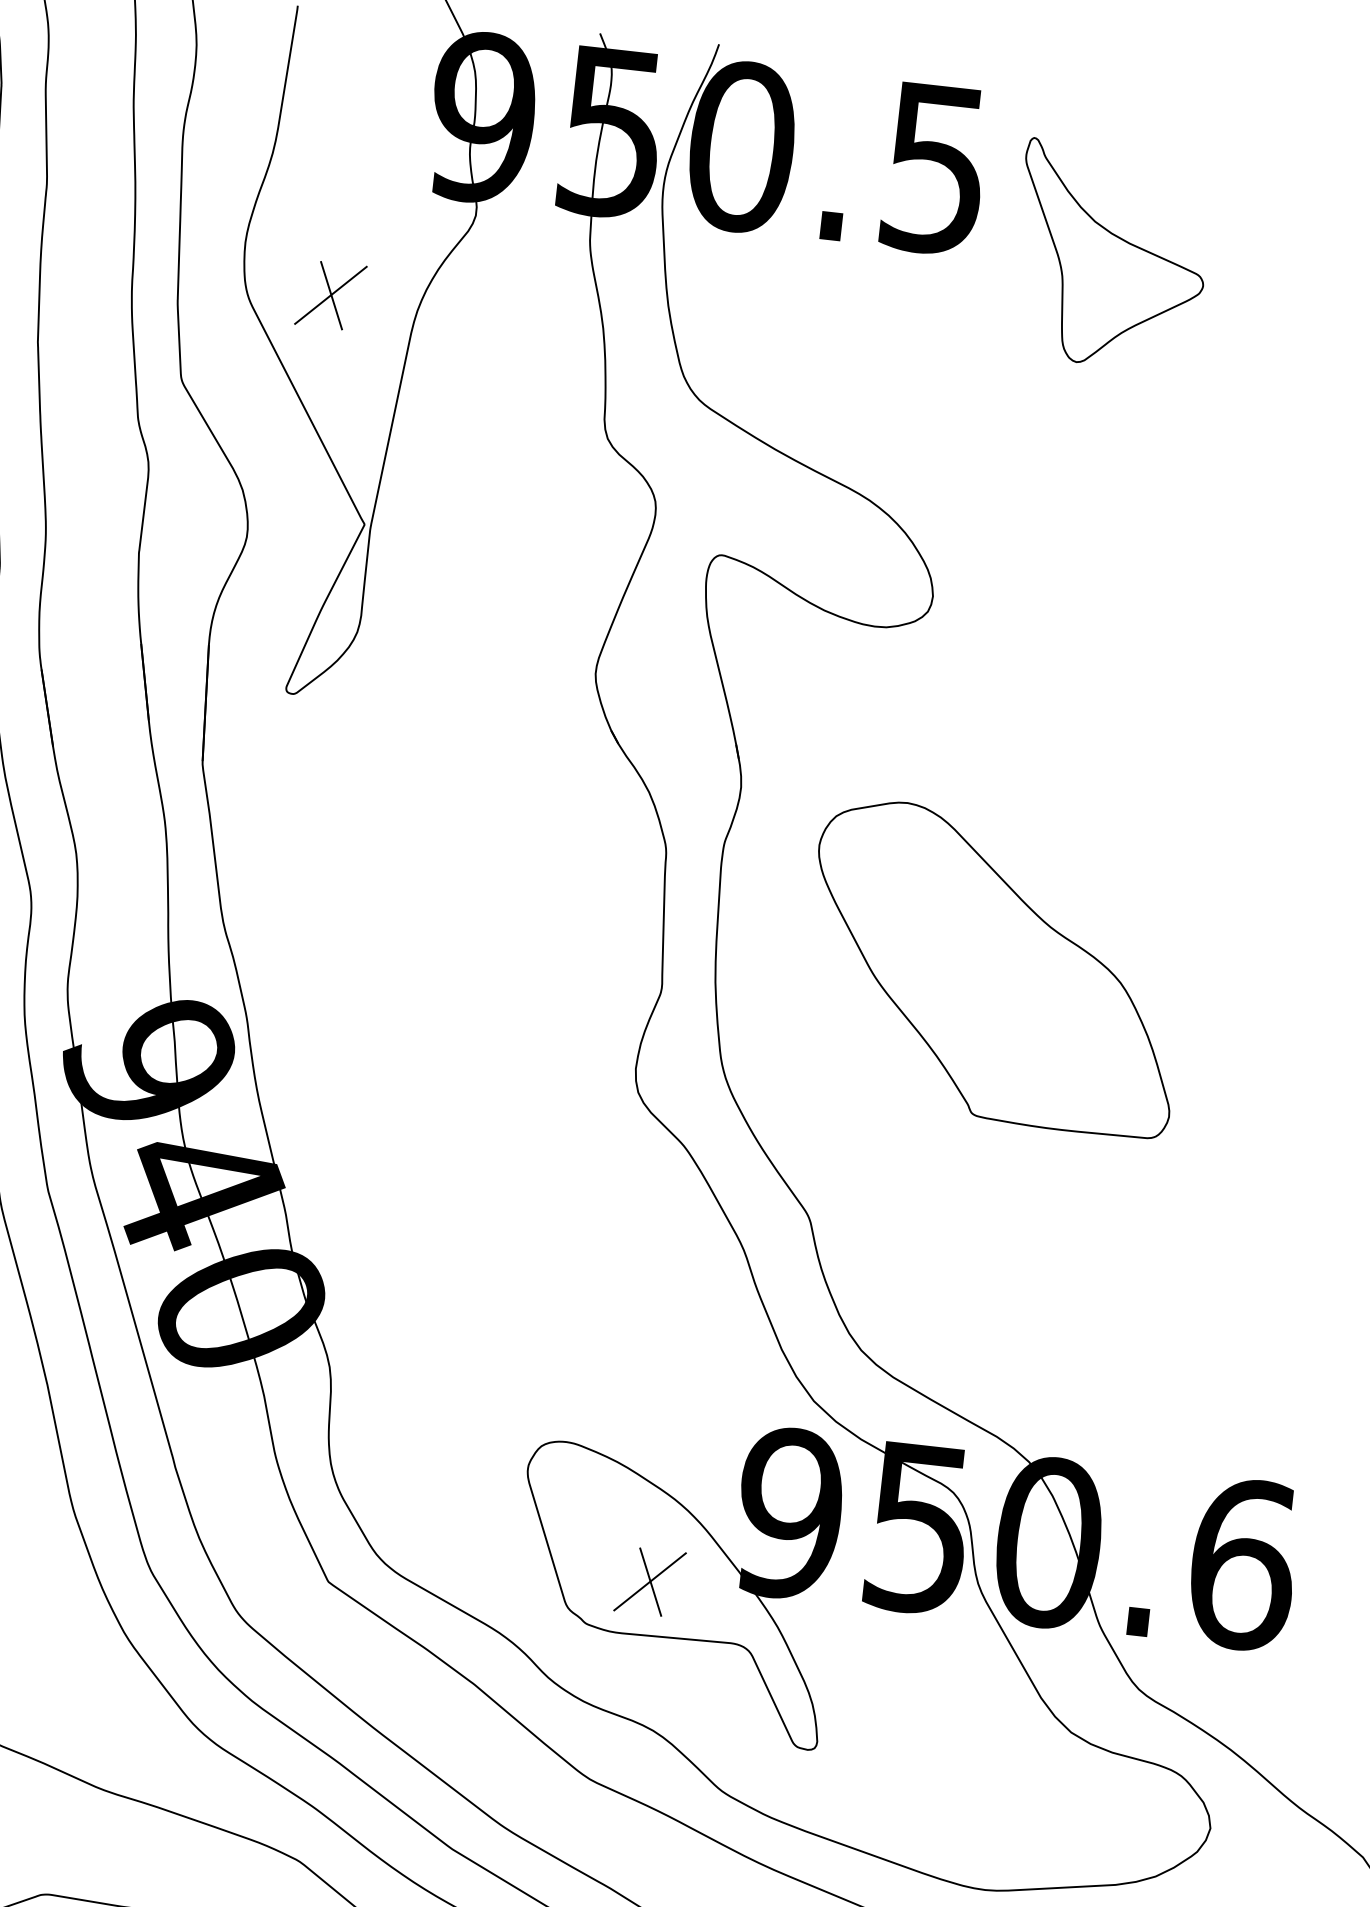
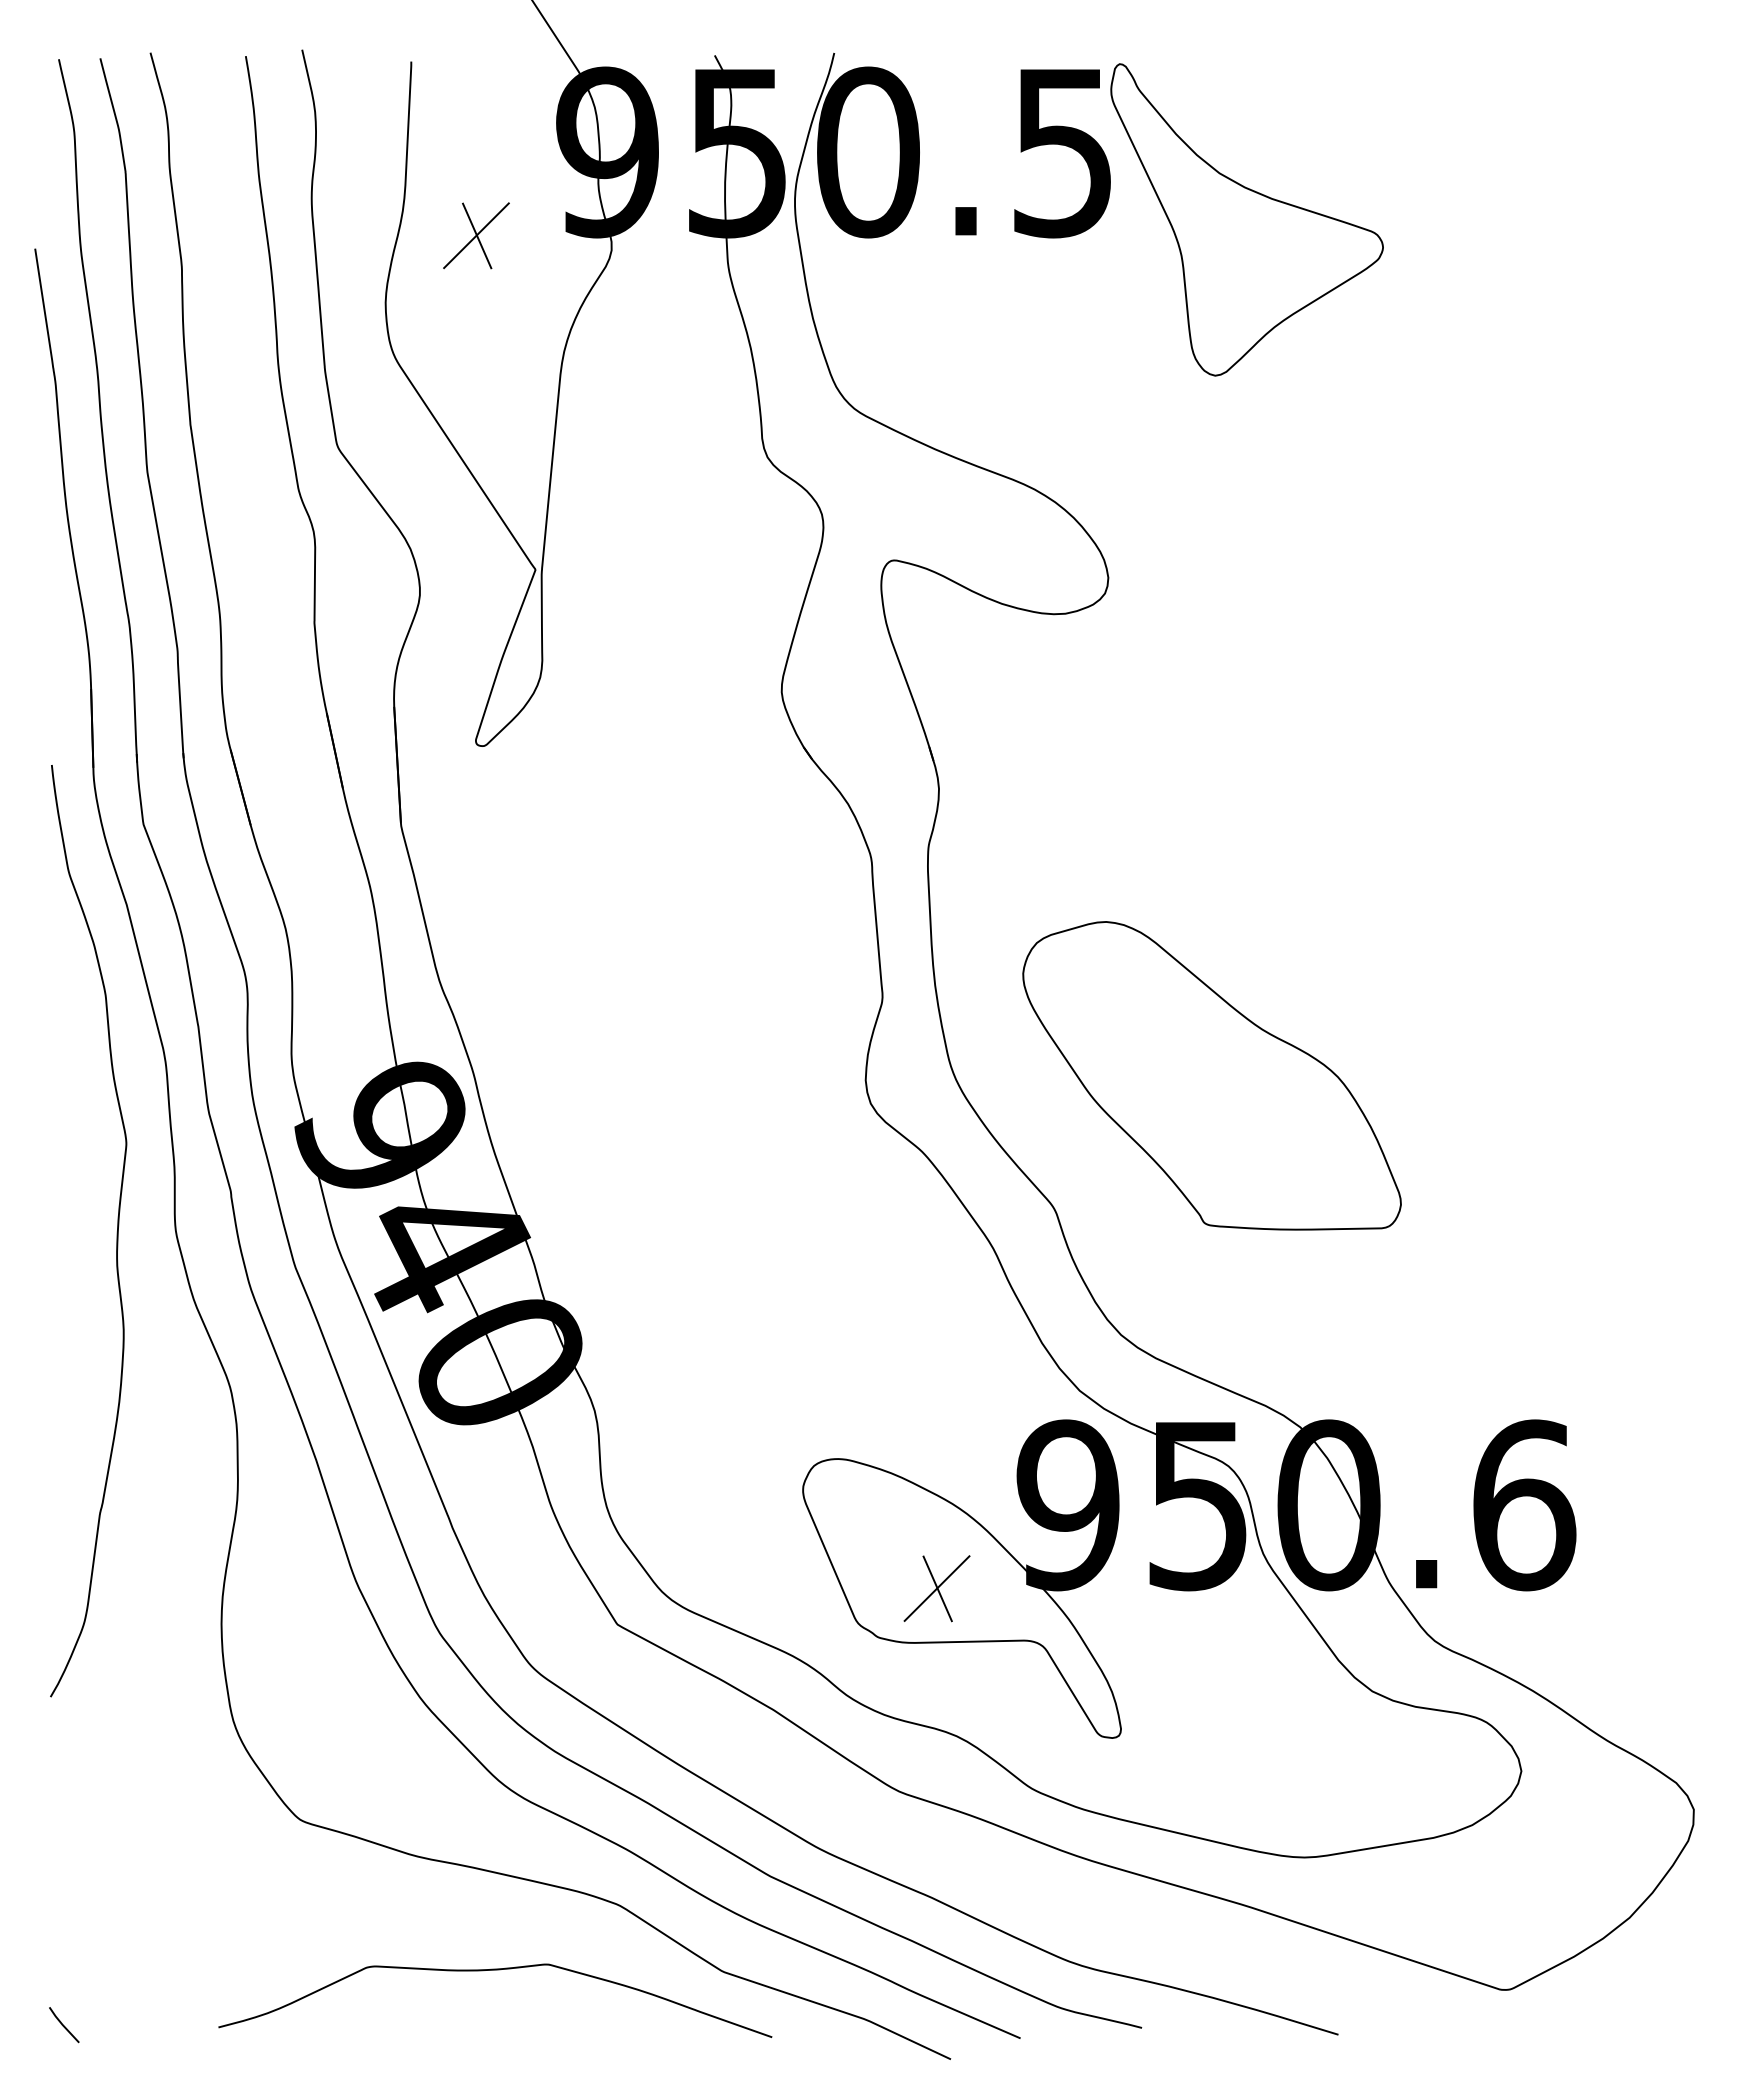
part: (1110, 255) -> (1246, 219), size x1.43
part: (330, 295) -> (476, 235), moved
part: (995, 967) -> (1211, 1075), moved

